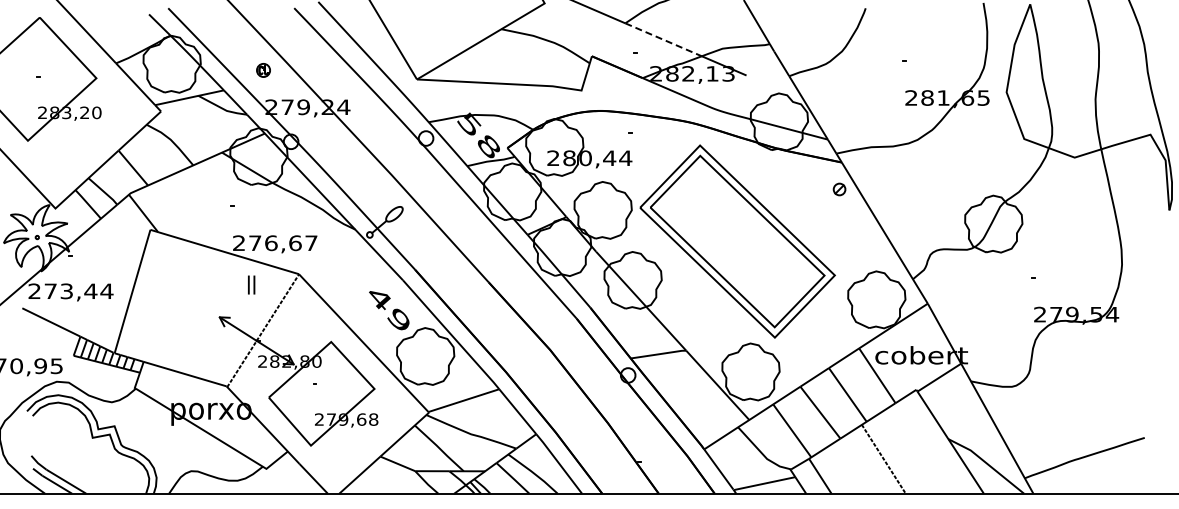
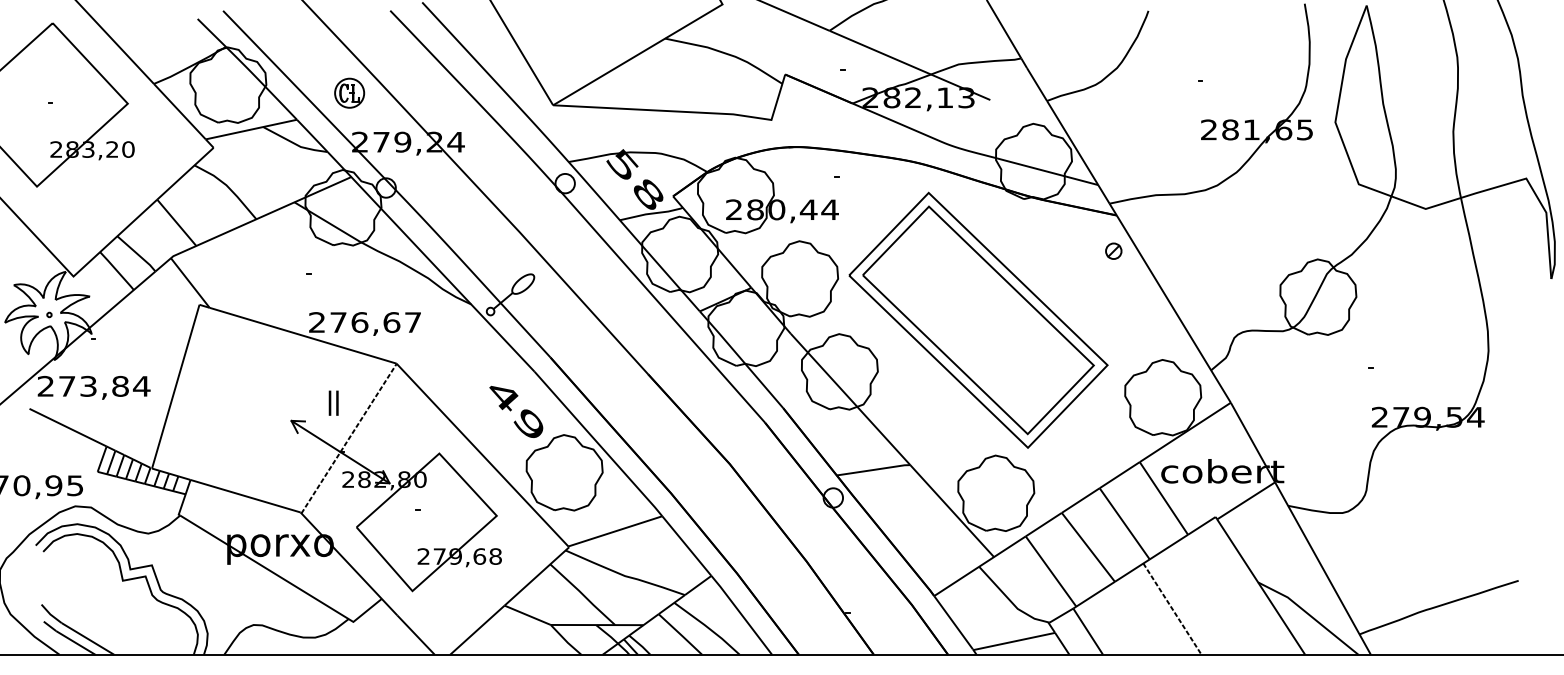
line: (663, 39) -> (880, 52), dashed -> solid
part: (263, 70) -> (349, 93), size x1.67
text: (251, 284) -> (333, 402), moved
text: (90, 291) -> (119, 386), 273,44 -> 273,84

